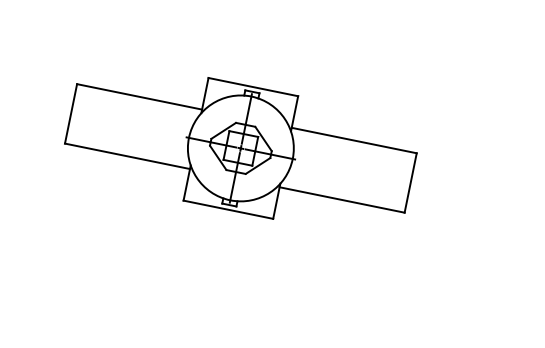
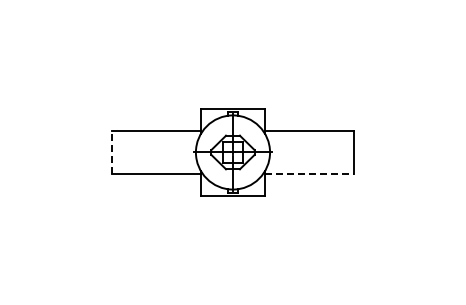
line: (70, 113) -> (111, 152), solid -> dashed
line: (341, 199) -> (309, 173), solid -> dashed

